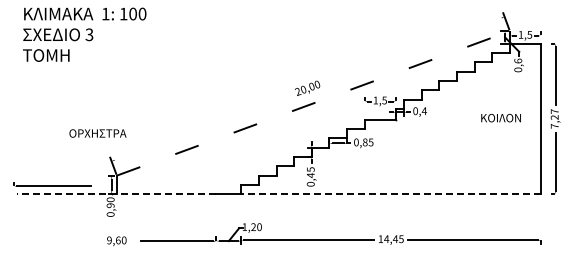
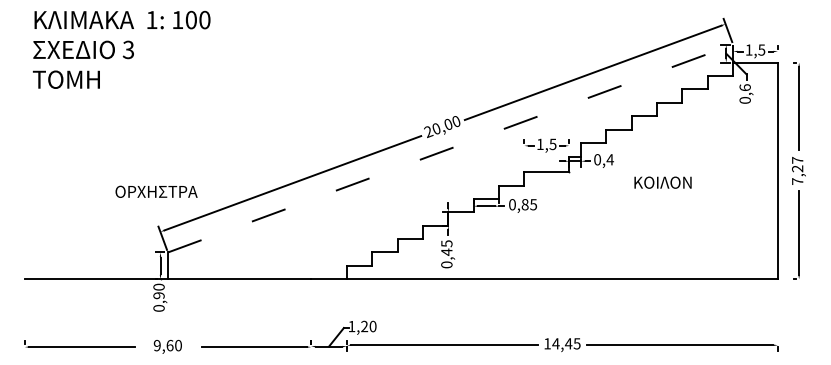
line: (412, 50) -> (593, 72), added
text: (500, 118) -> (662, 183), moved
line: (203, 127) -> (292, 183), added
text: (97, 133) -> (155, 191), moved
part: (52, 184) -> (79, 344), moved
line: (116, 194) -> (167, 279), dashed -> solid
line: (391, 194) -> (562, 279), dashed -> solid

